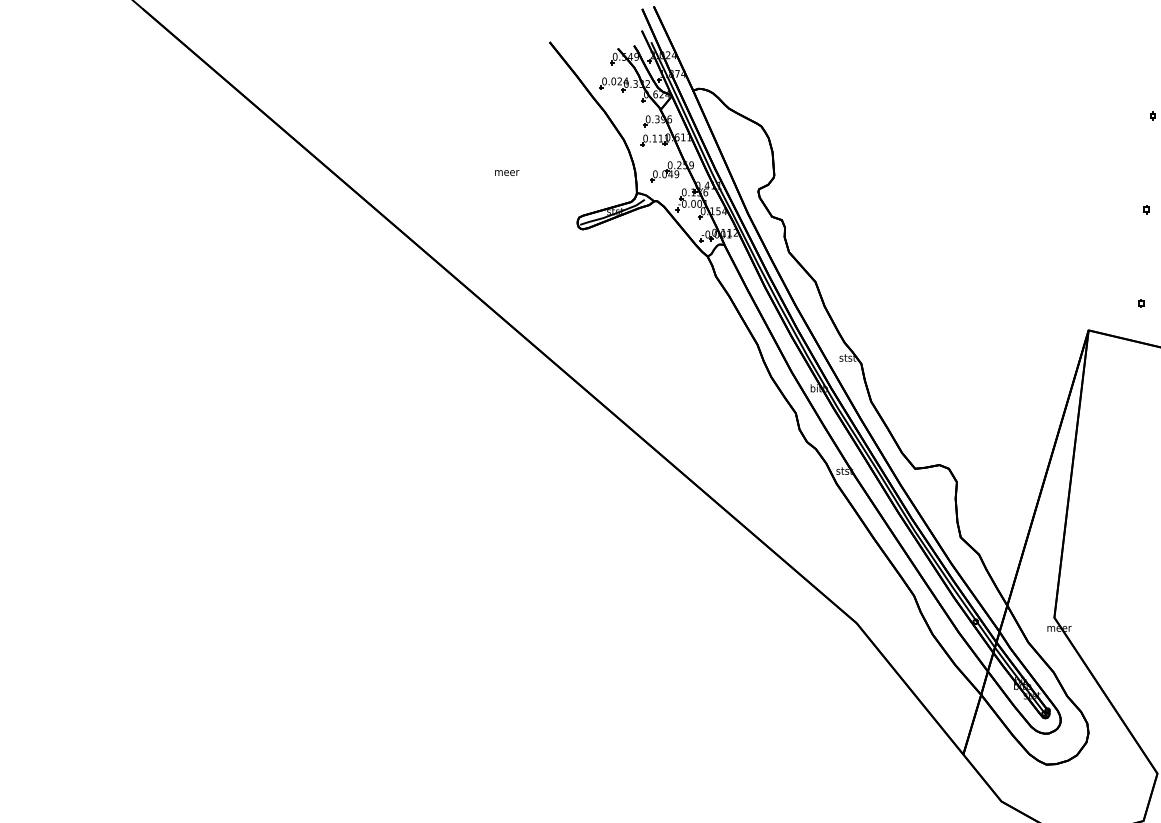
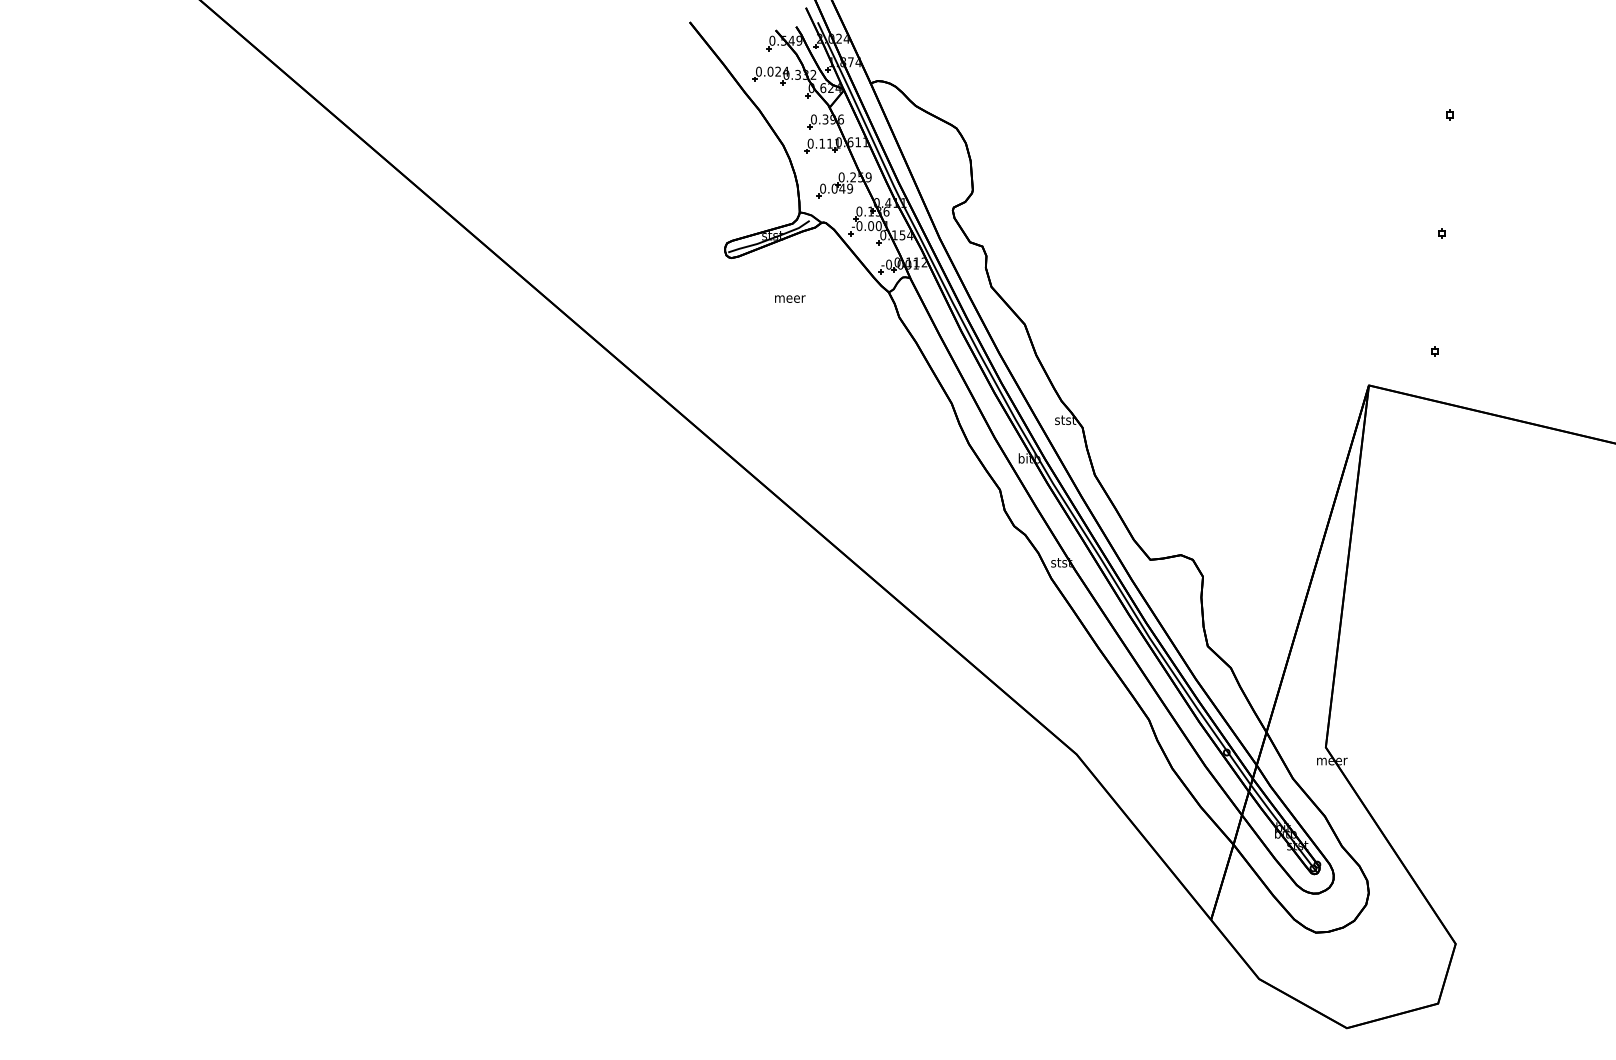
text: (507, 172) -> (790, 298), moved

